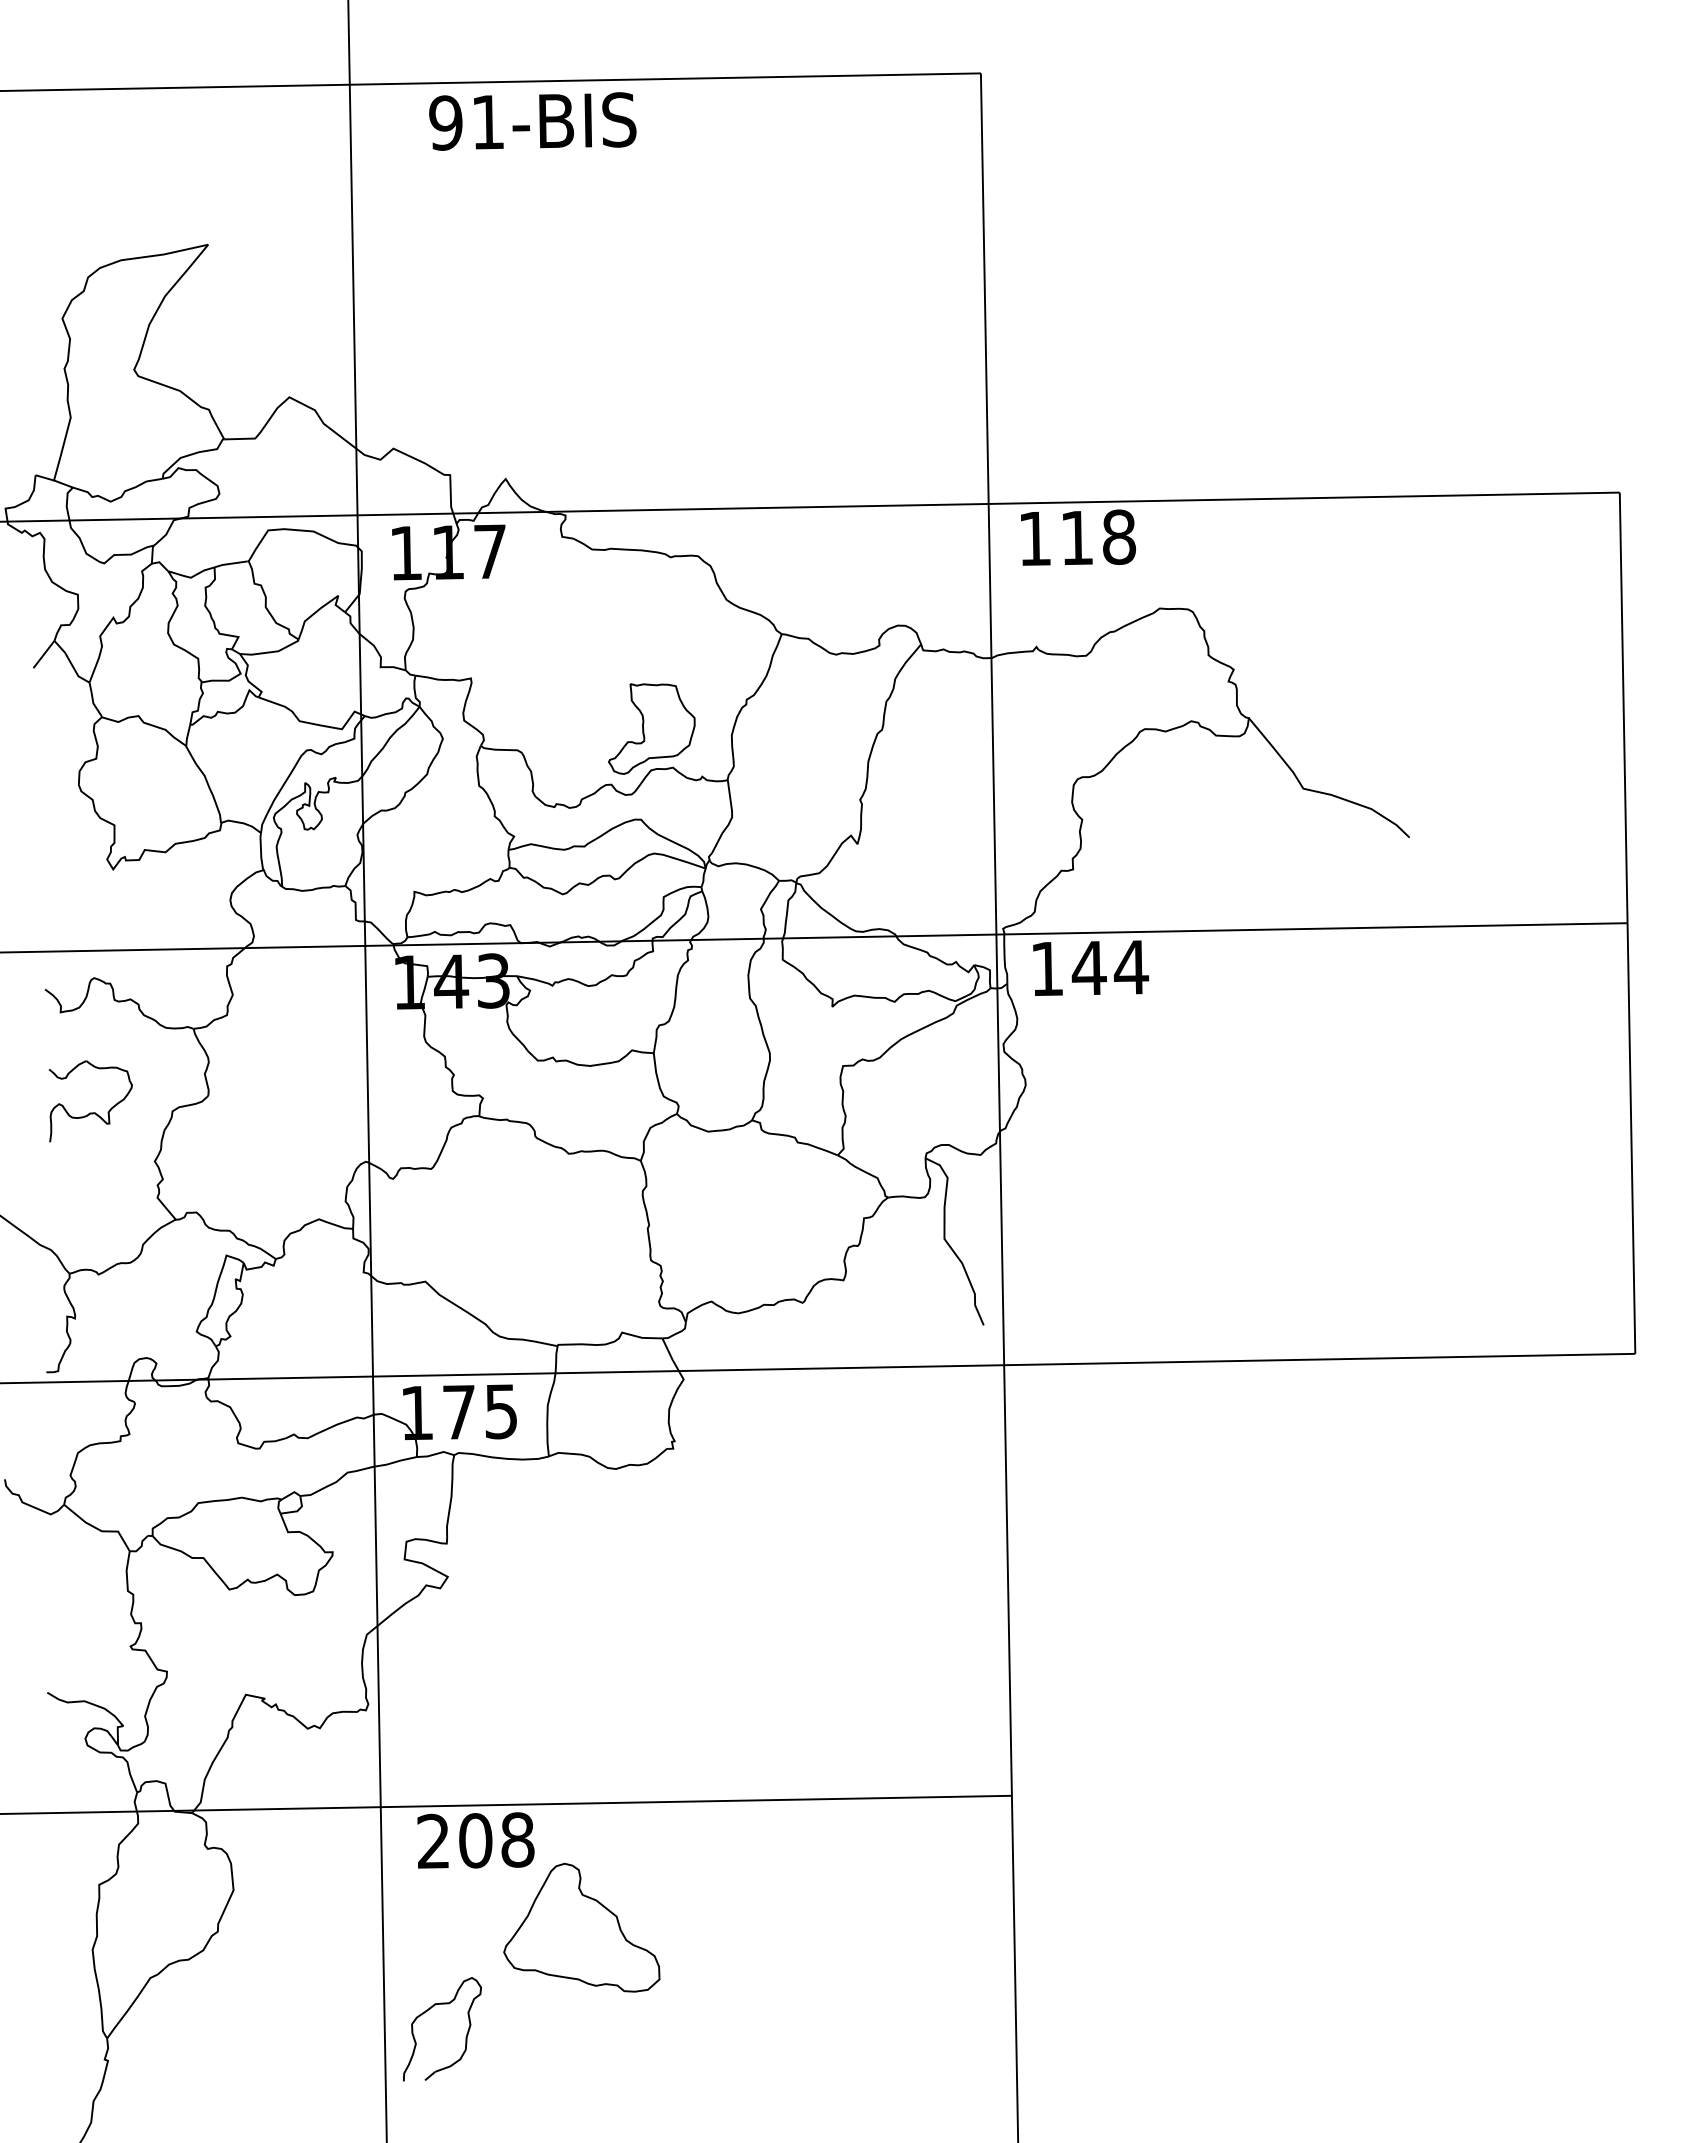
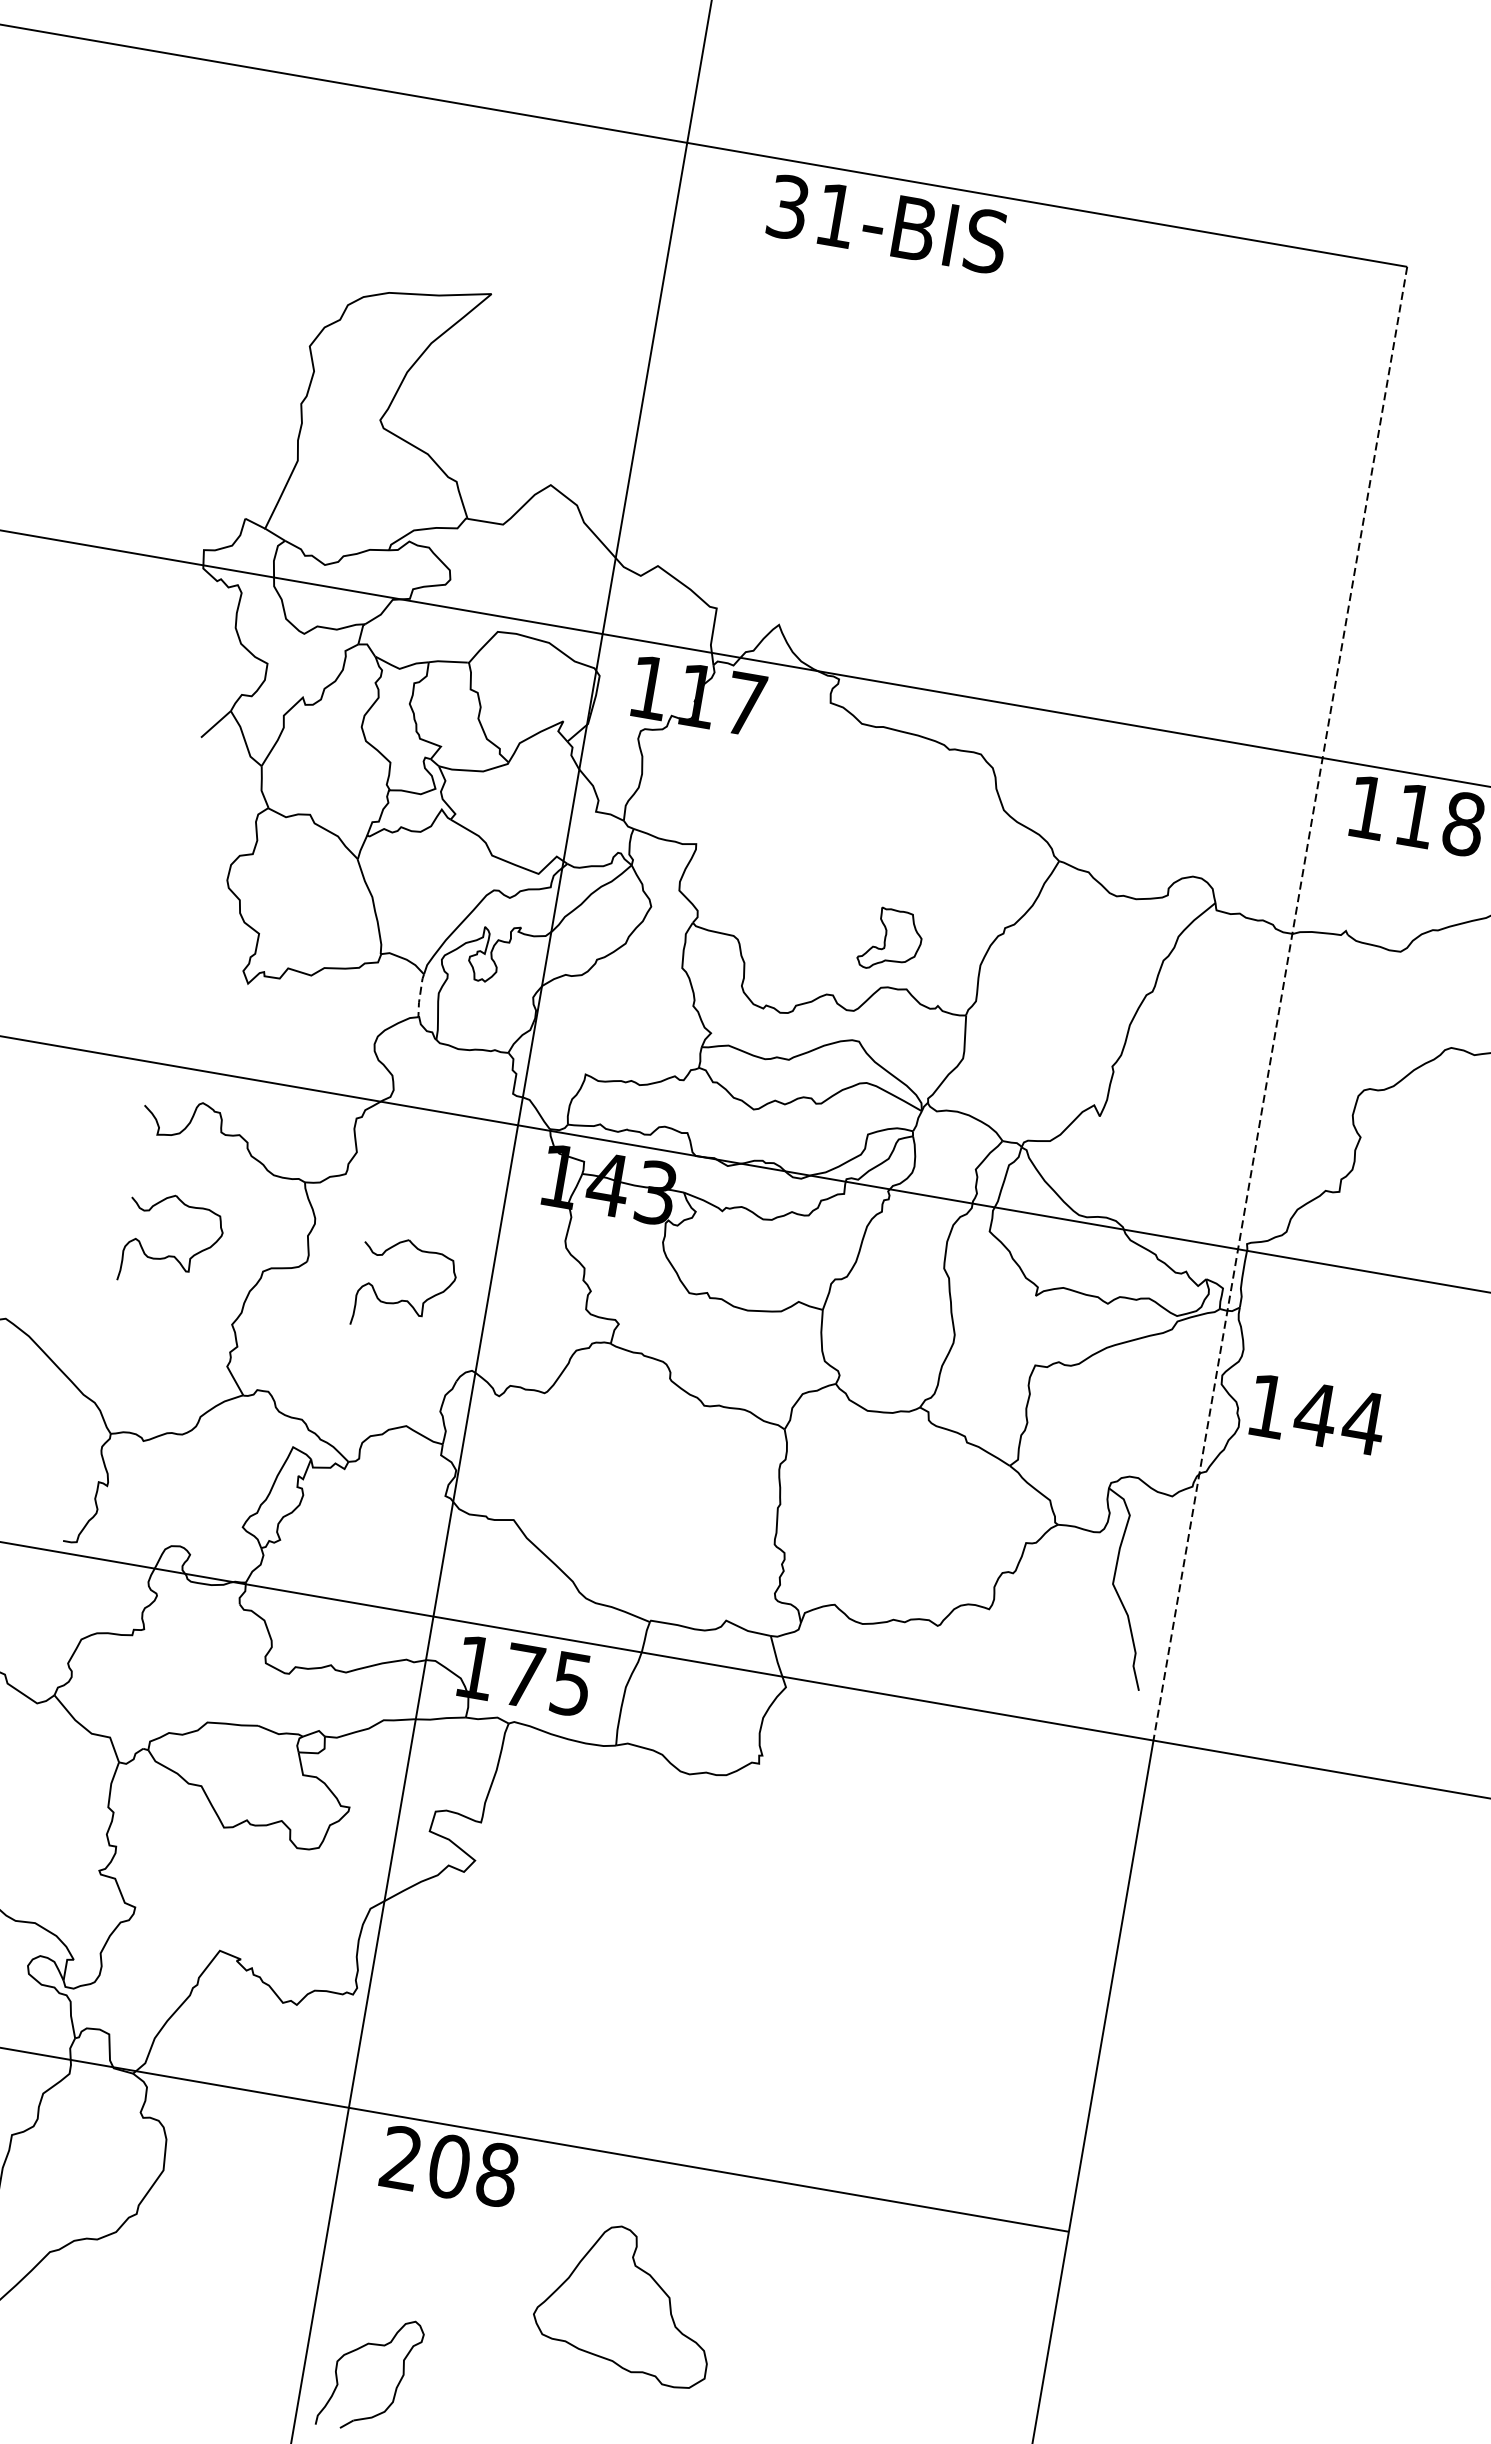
text: (445, 122) -> (787, 206), 91-BIS -> 31-BIS
line: (992, 719) -> (1280, 1003), solid -> dashed
part: (651, 728) -> (890, 940), size x0.6
line: (261, 852) -> (420, 996), solid -> dashed
text: (1091, 967) -> (1318, 1414), moved
part: (295, 1112) -> (402, 1299), added
part: (581, 1927) -> (627, 2302), moved

